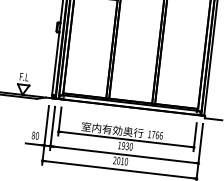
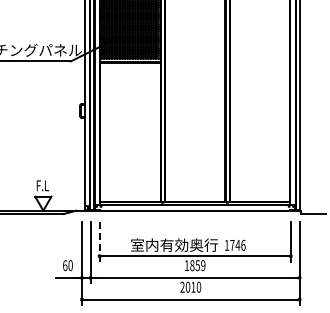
line: (59, 121) -> (99, 241), solid -> dashed
text: (157, 134) -> (237, 244), 1766 -> 1746
text: (33, 135) -> (65, 265), 80 -> 60
text: (127, 146) -> (197, 265), 1930 -> 1859

